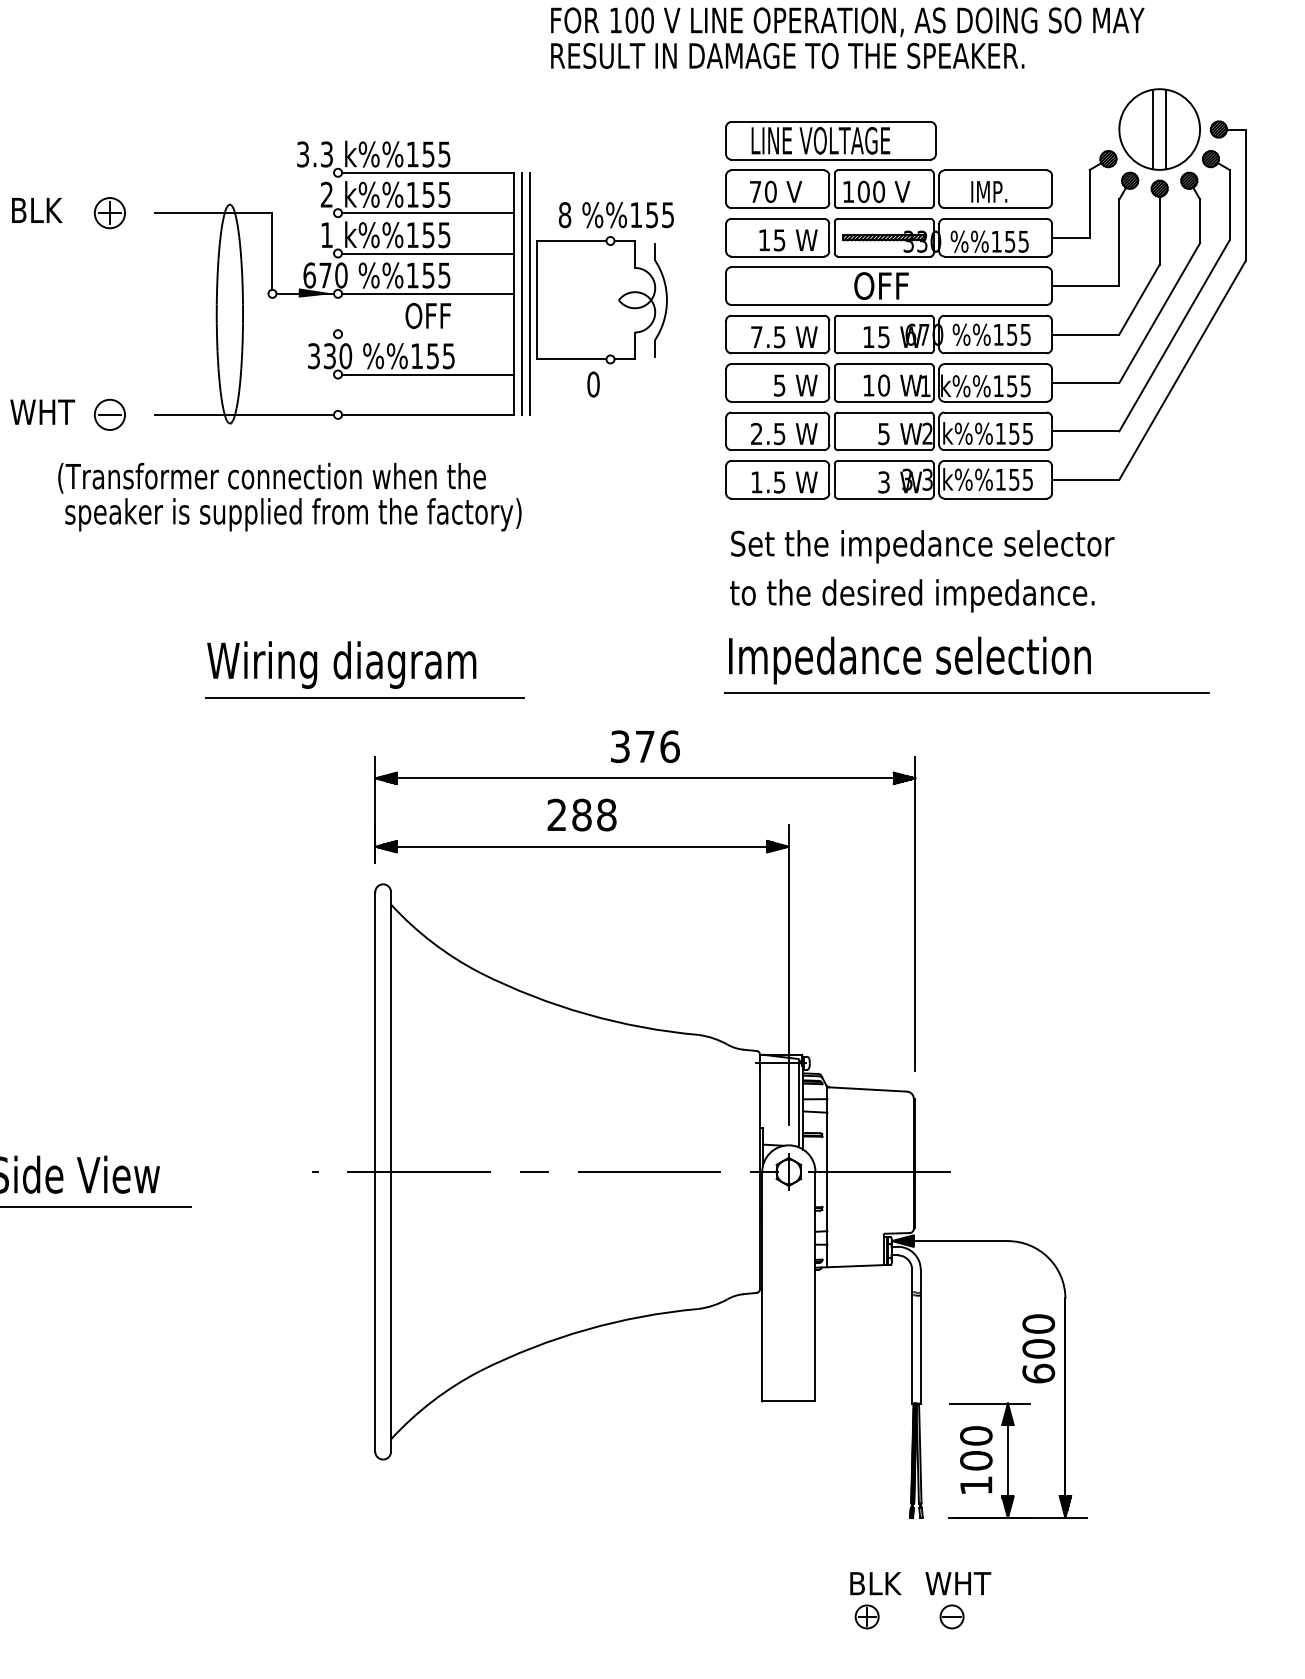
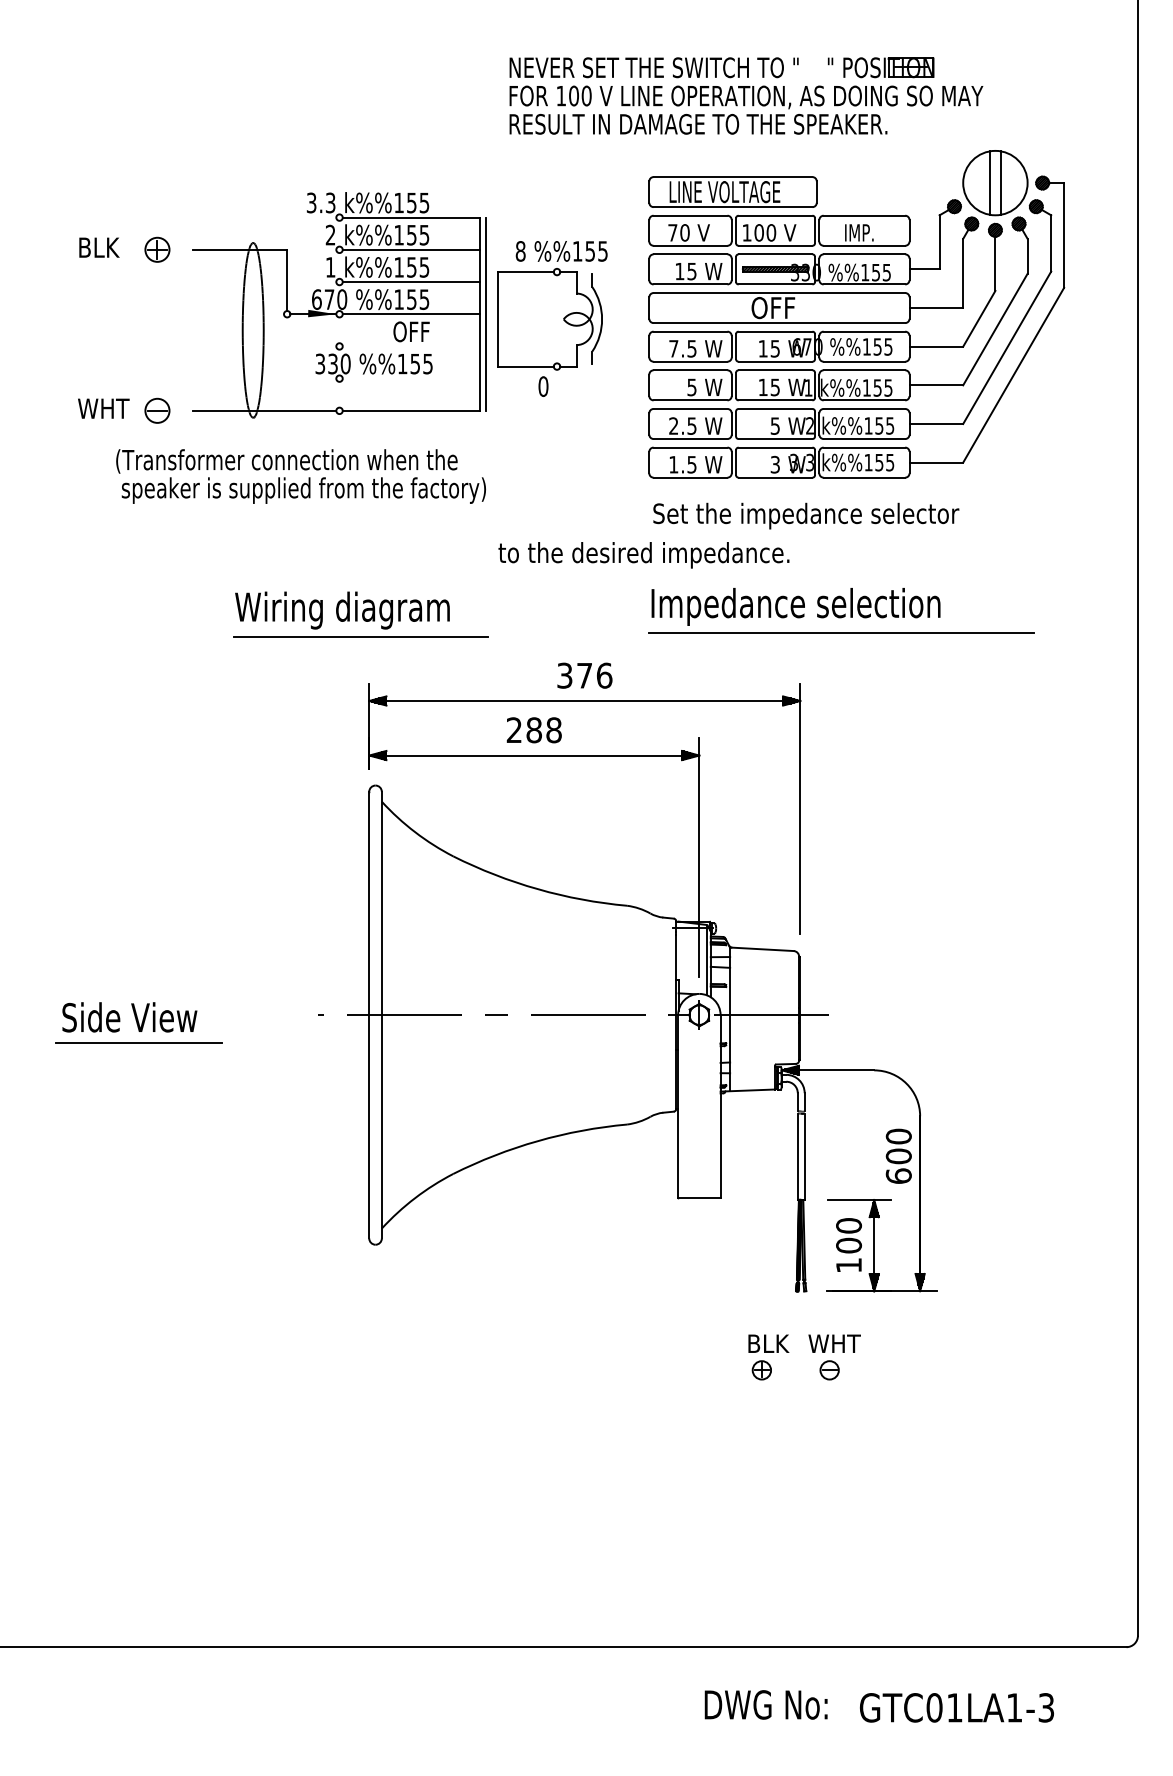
line: (529, 292) -> (492, 313), removed
line: (426, 374) -> (410, 378), removed
text: (884, 385) -> (775, 387), 10 -> 15
text: (911, 596) -> (643, 555), moved

